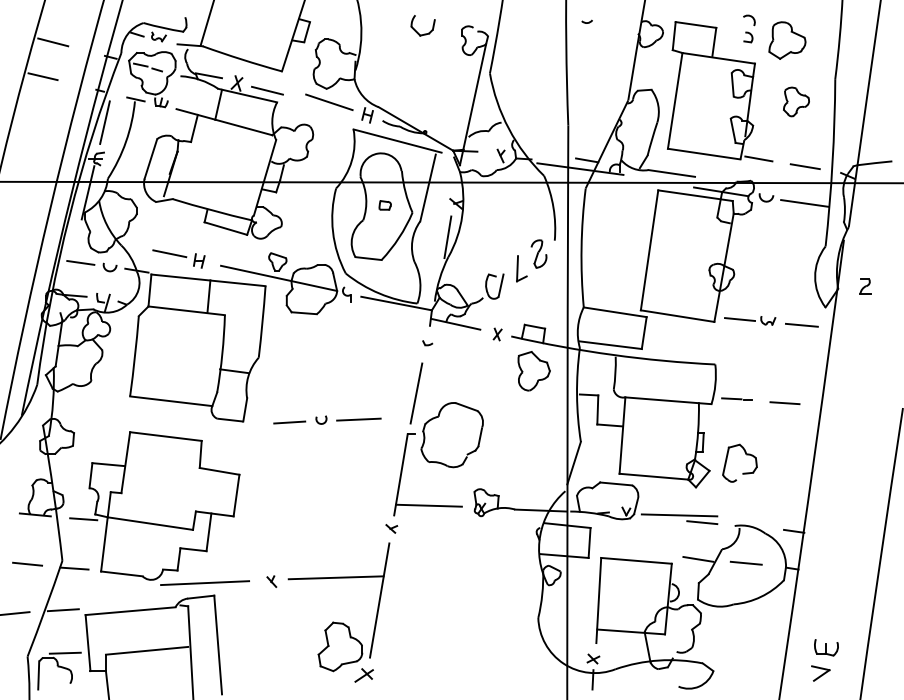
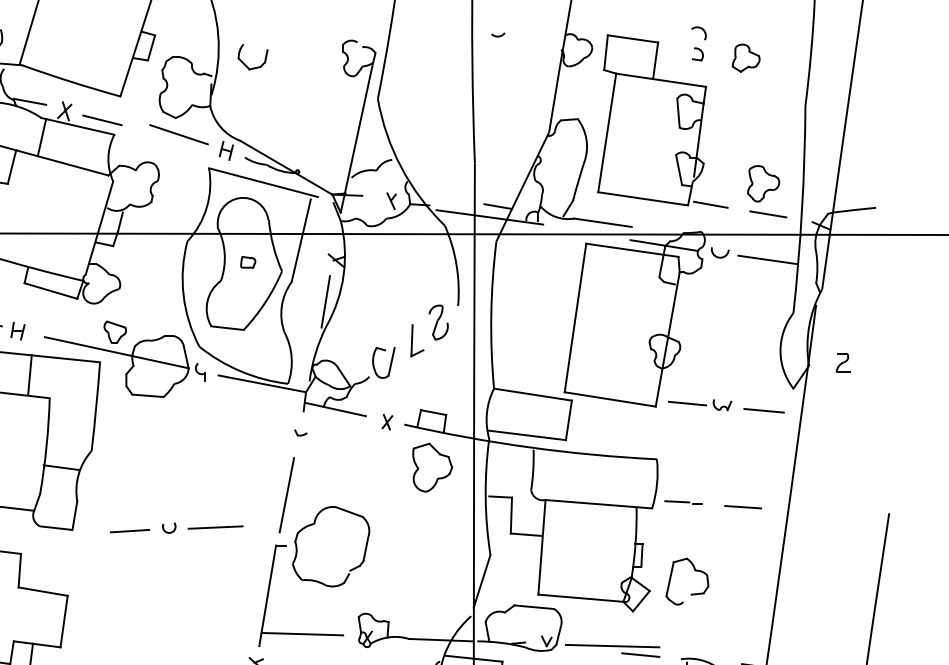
part: (416, 30) -> (244, 63), moved
part: (787, 40) -> (746, 58), size x0.6
part: (796, 101) -> (763, 183), moved

